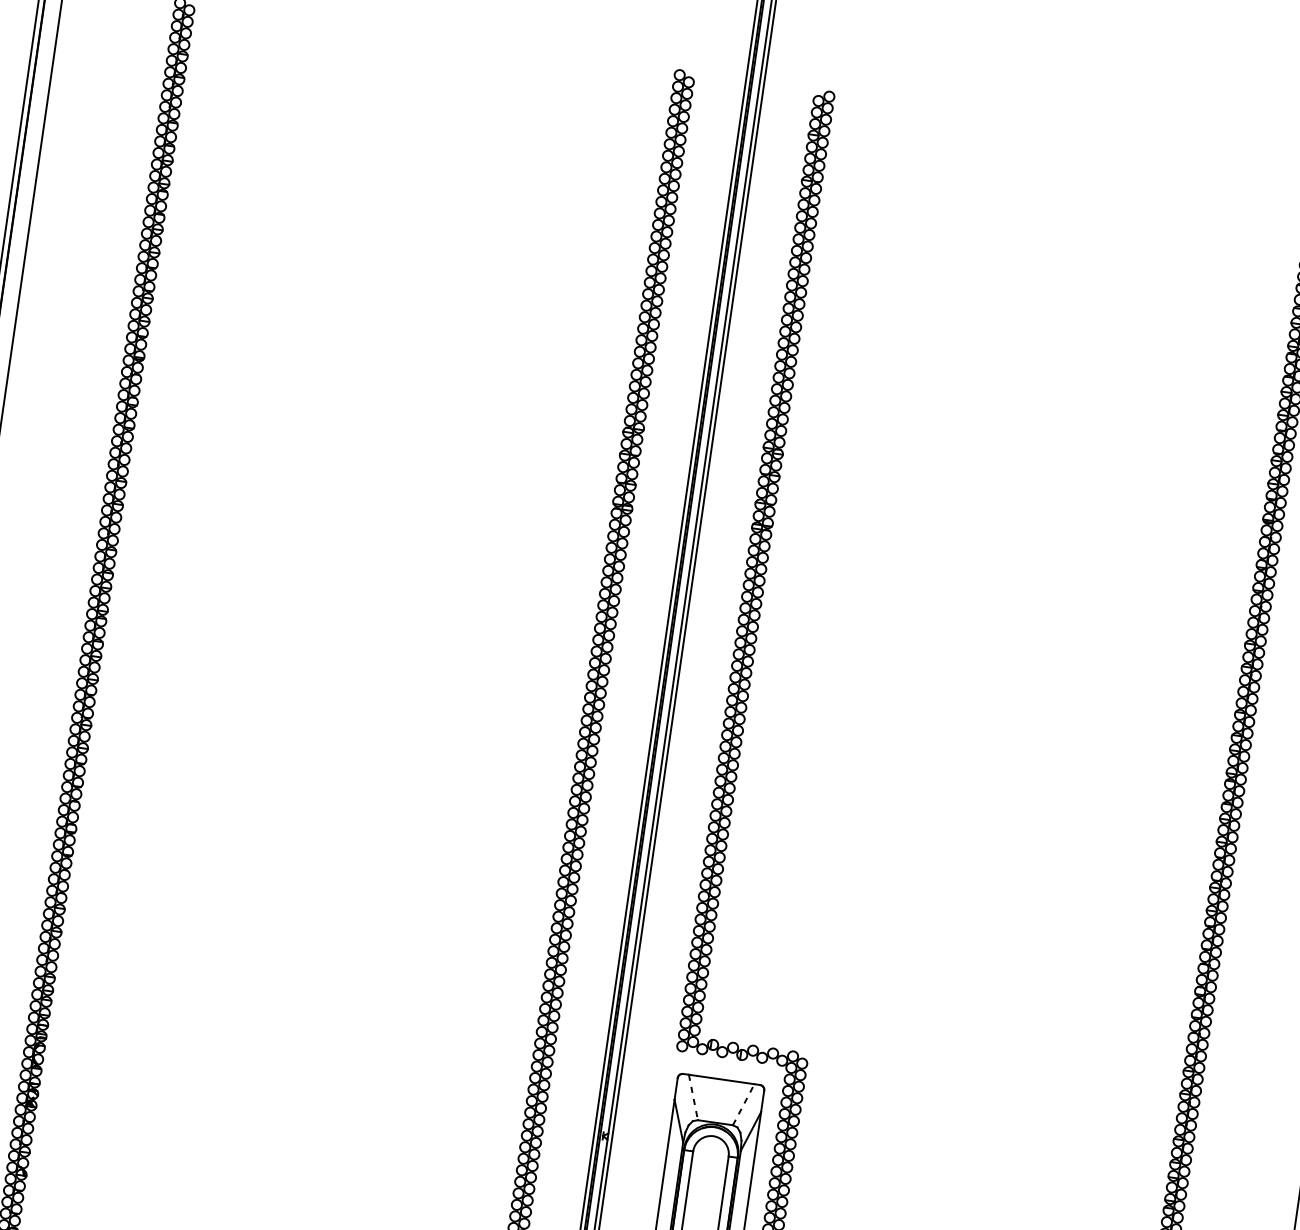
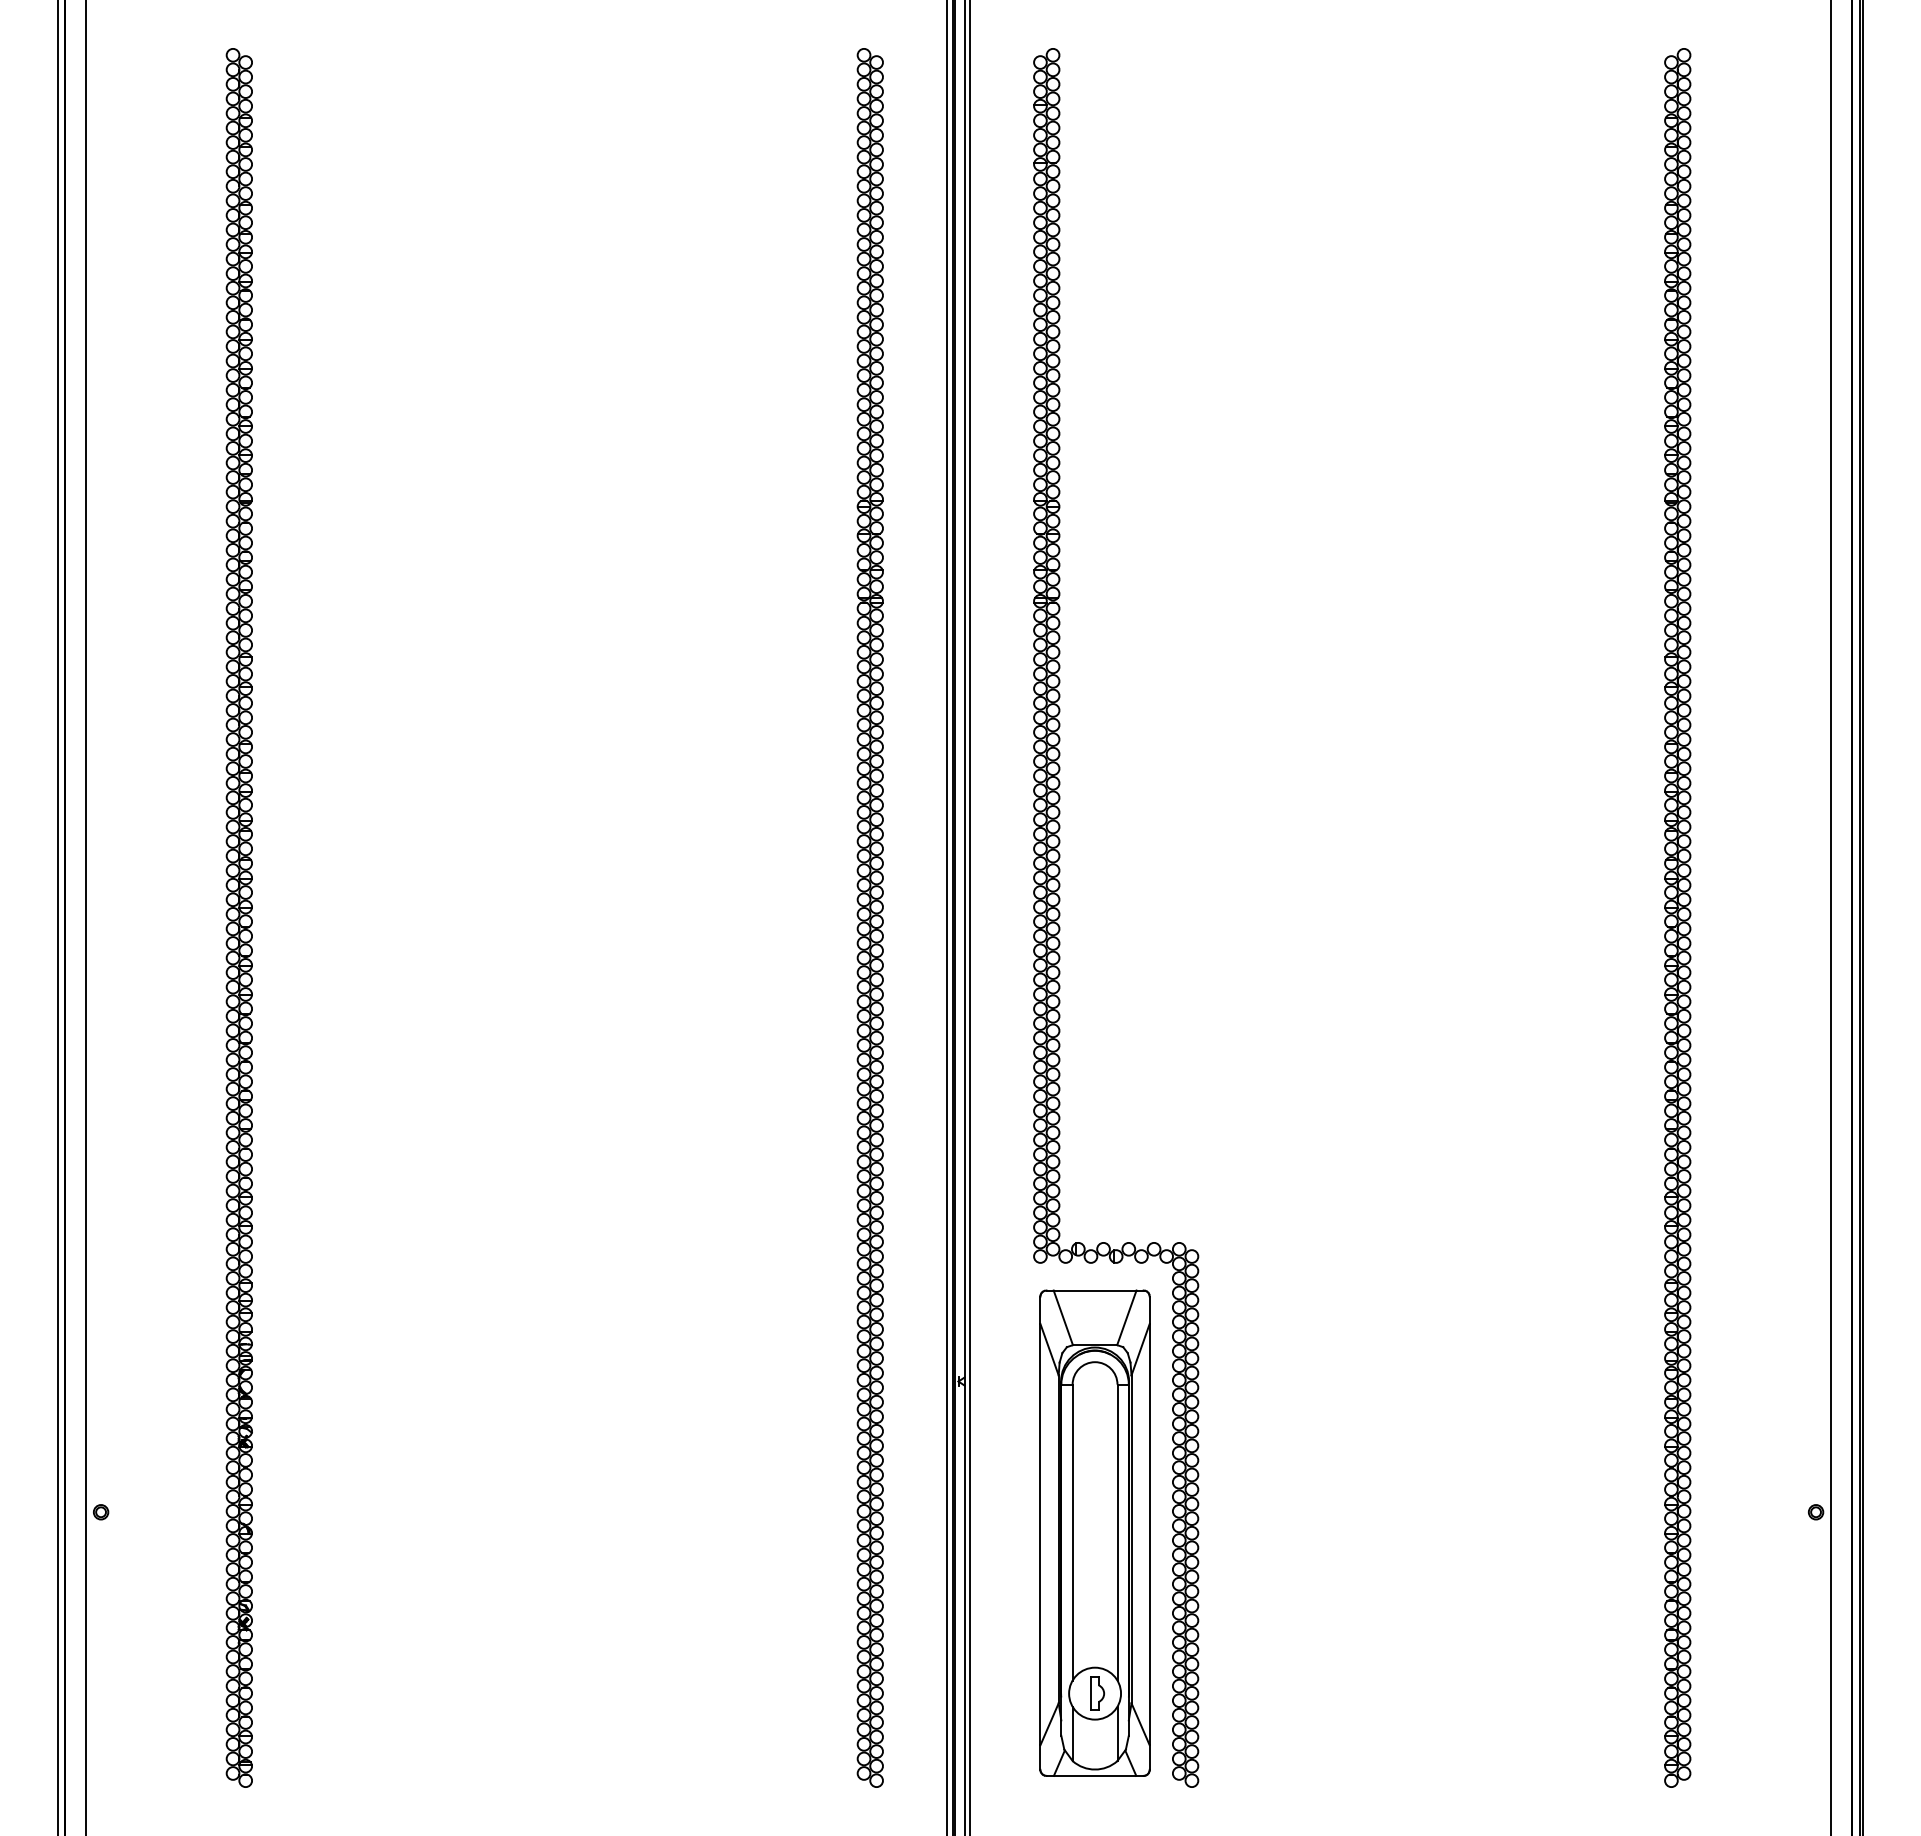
line: (693, 1097) -> (1063, 1317), dashed -> solid
line: (743, 1104) -> (1126, 1317), dashed -> solid

